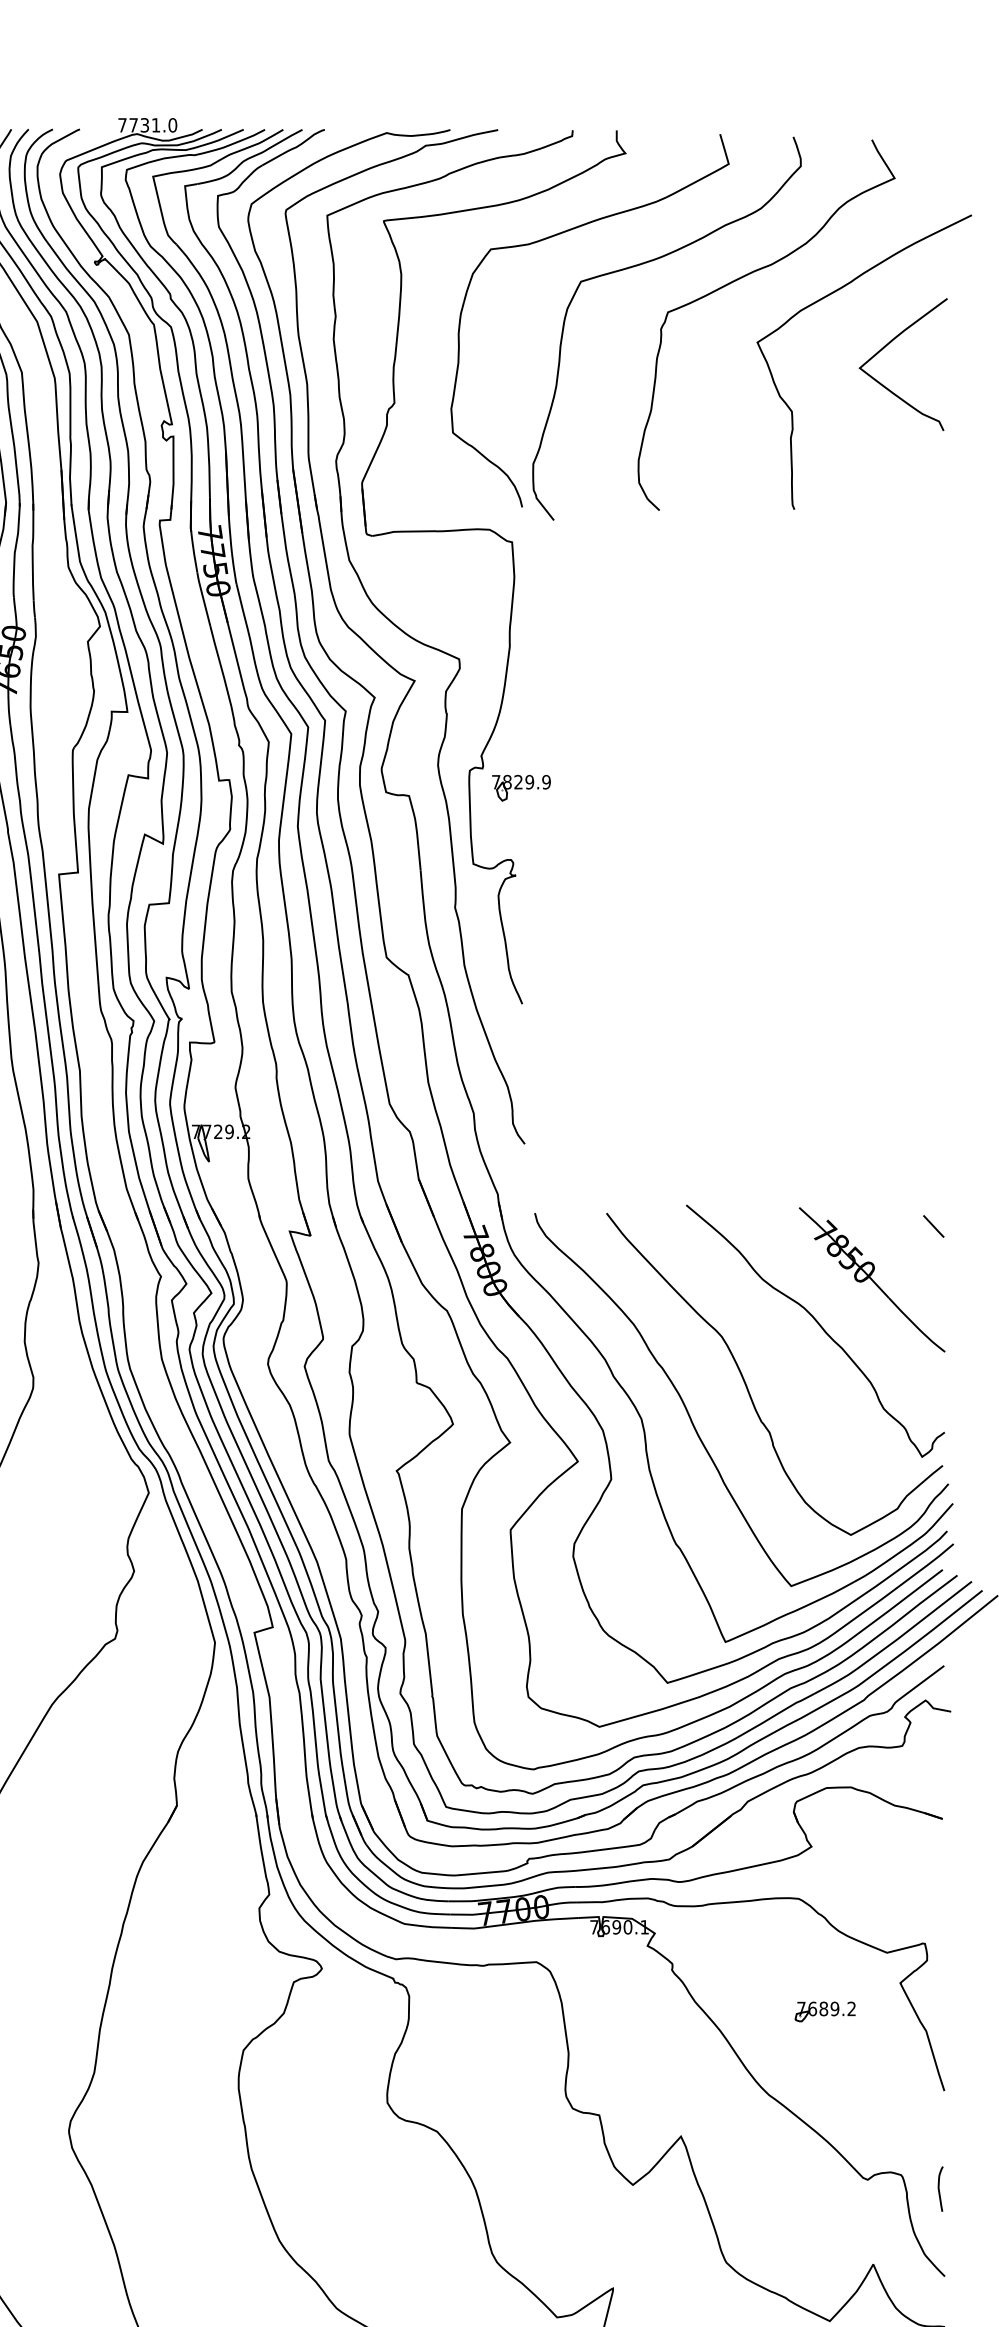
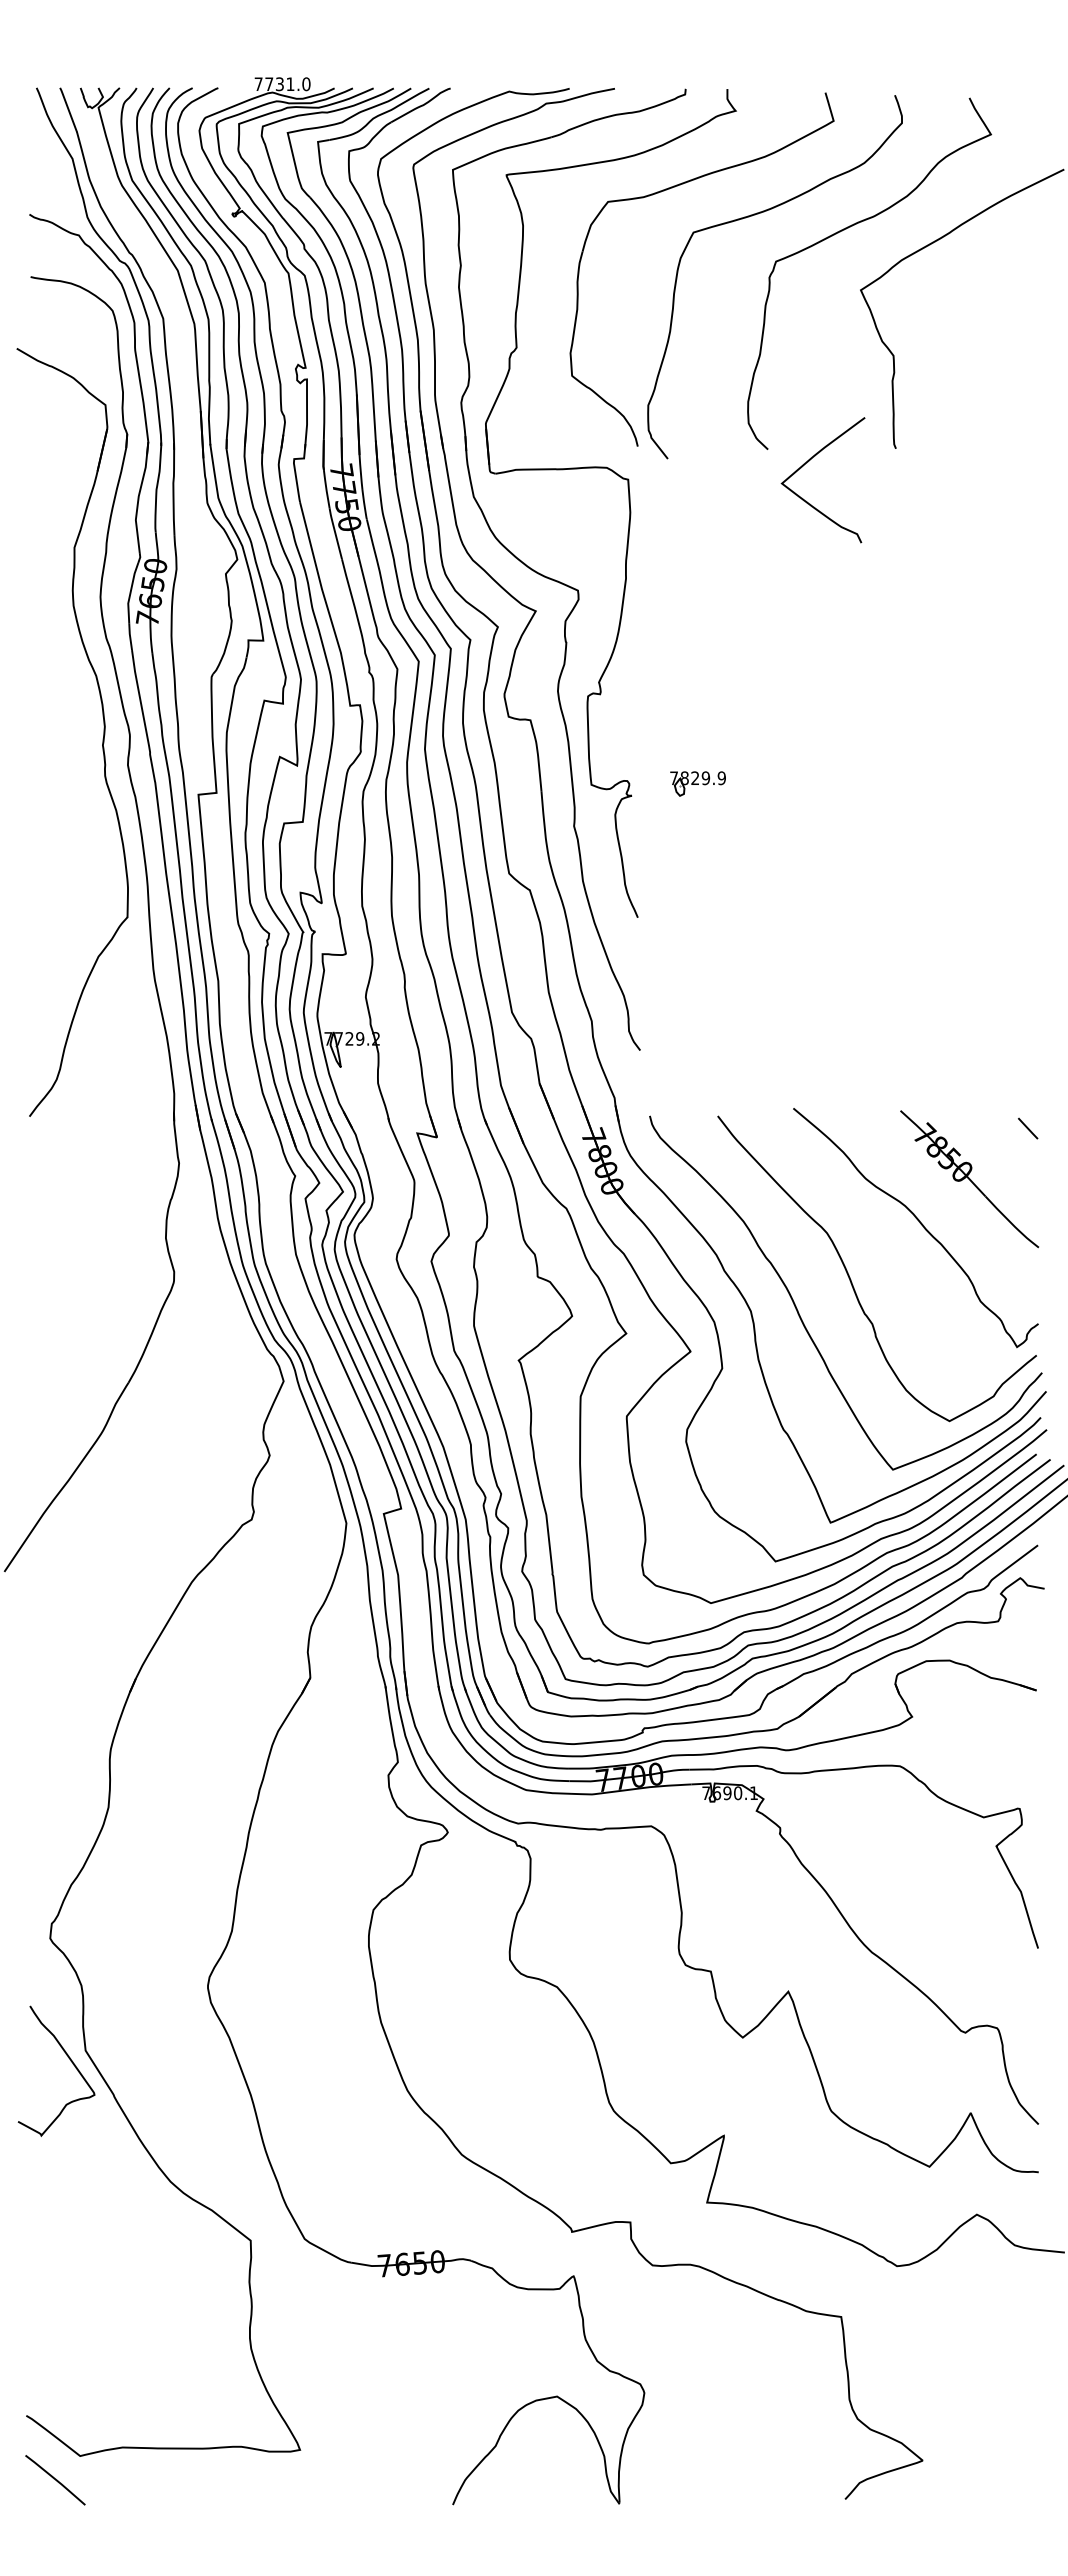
curve: (887, 345) -> (808, 462), moved
part: (520, 787) -> (697, 783), moved
part: (824, 2011) -> (924, 1873), removed
curve: (939, 2189) -> (1033, 2041), removed

